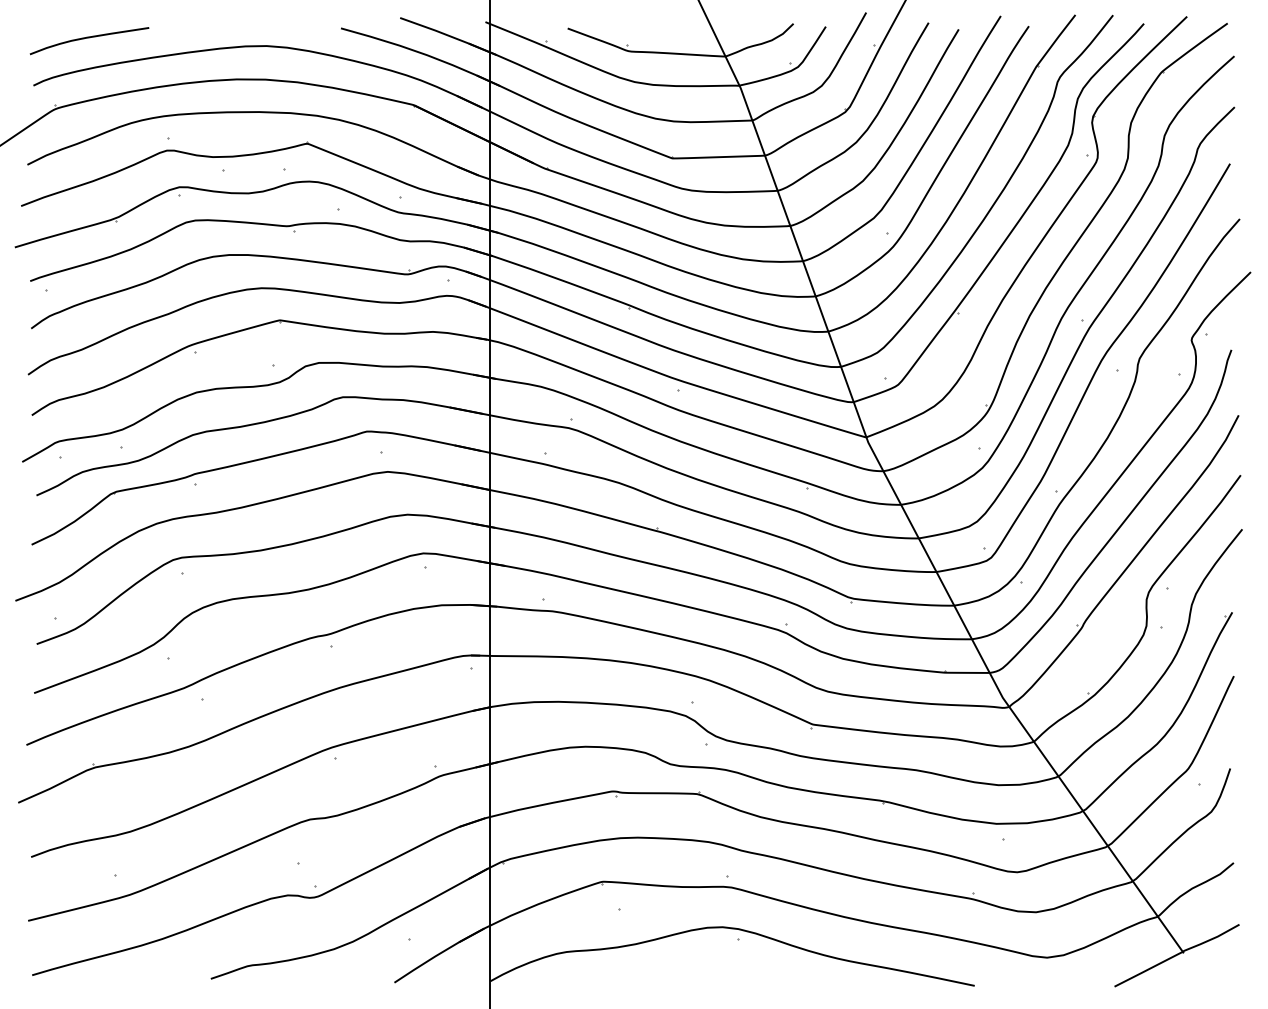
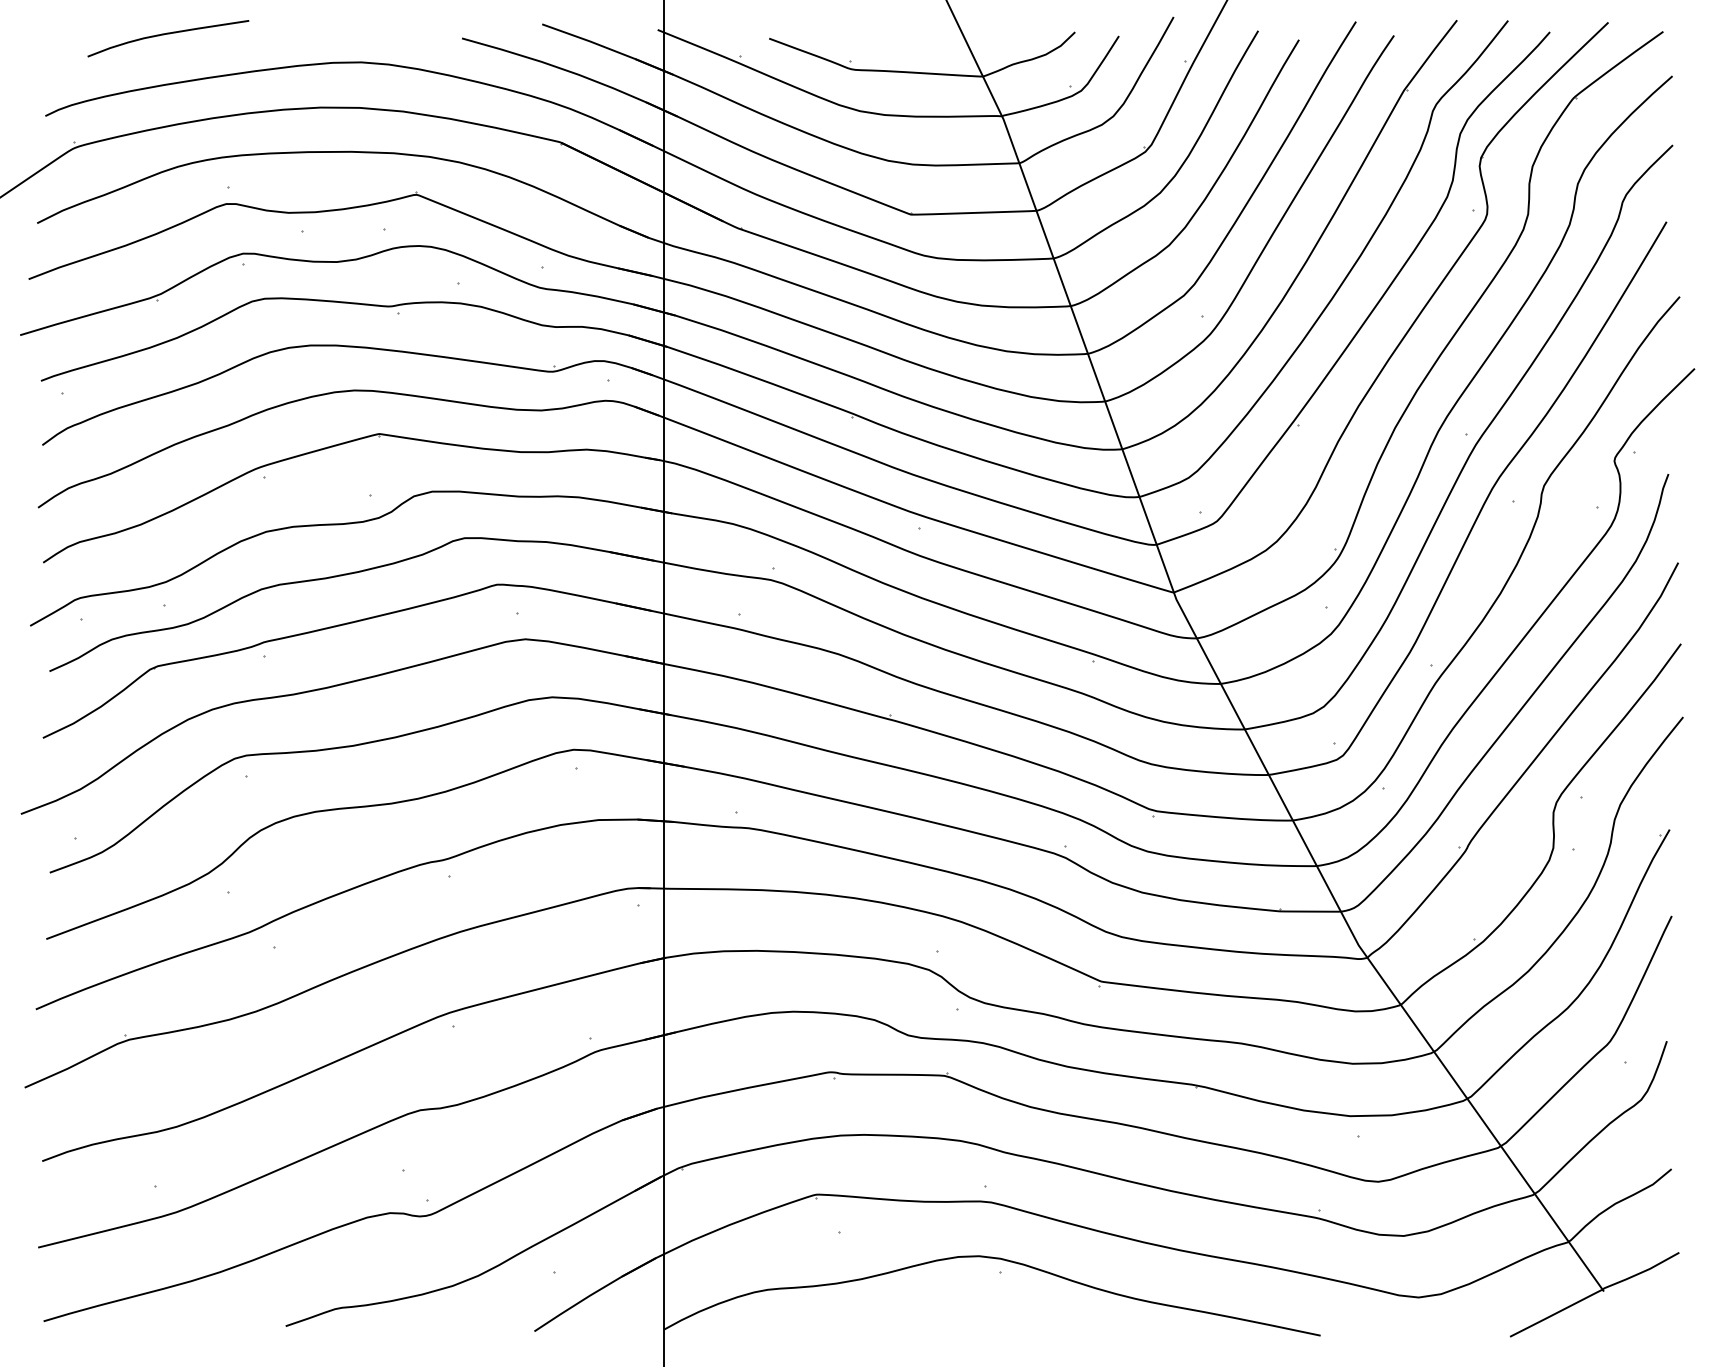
curve: (89, 38) -> (168, 34), moved

